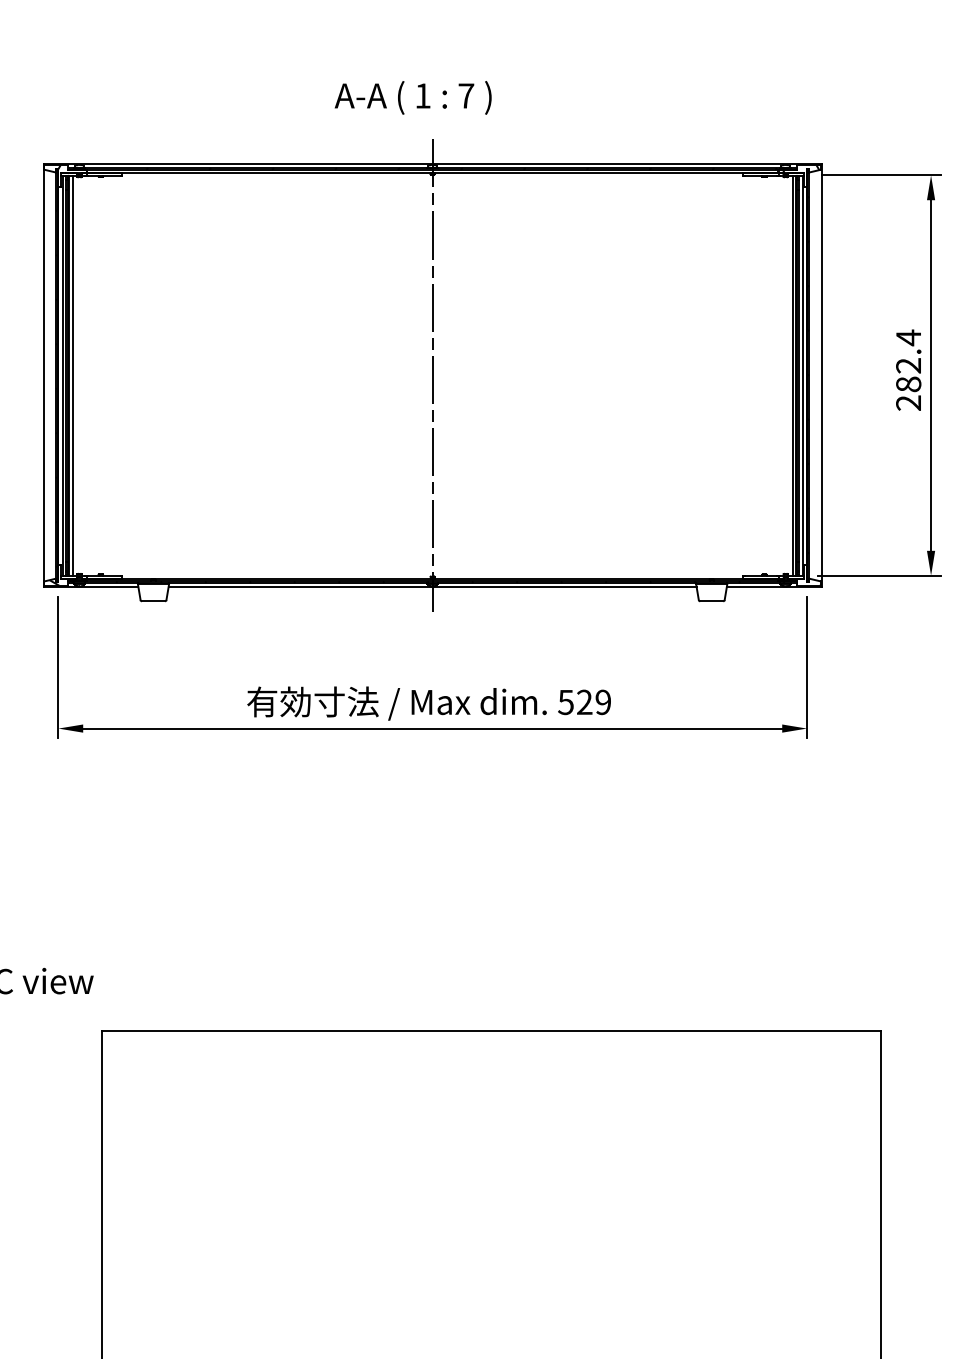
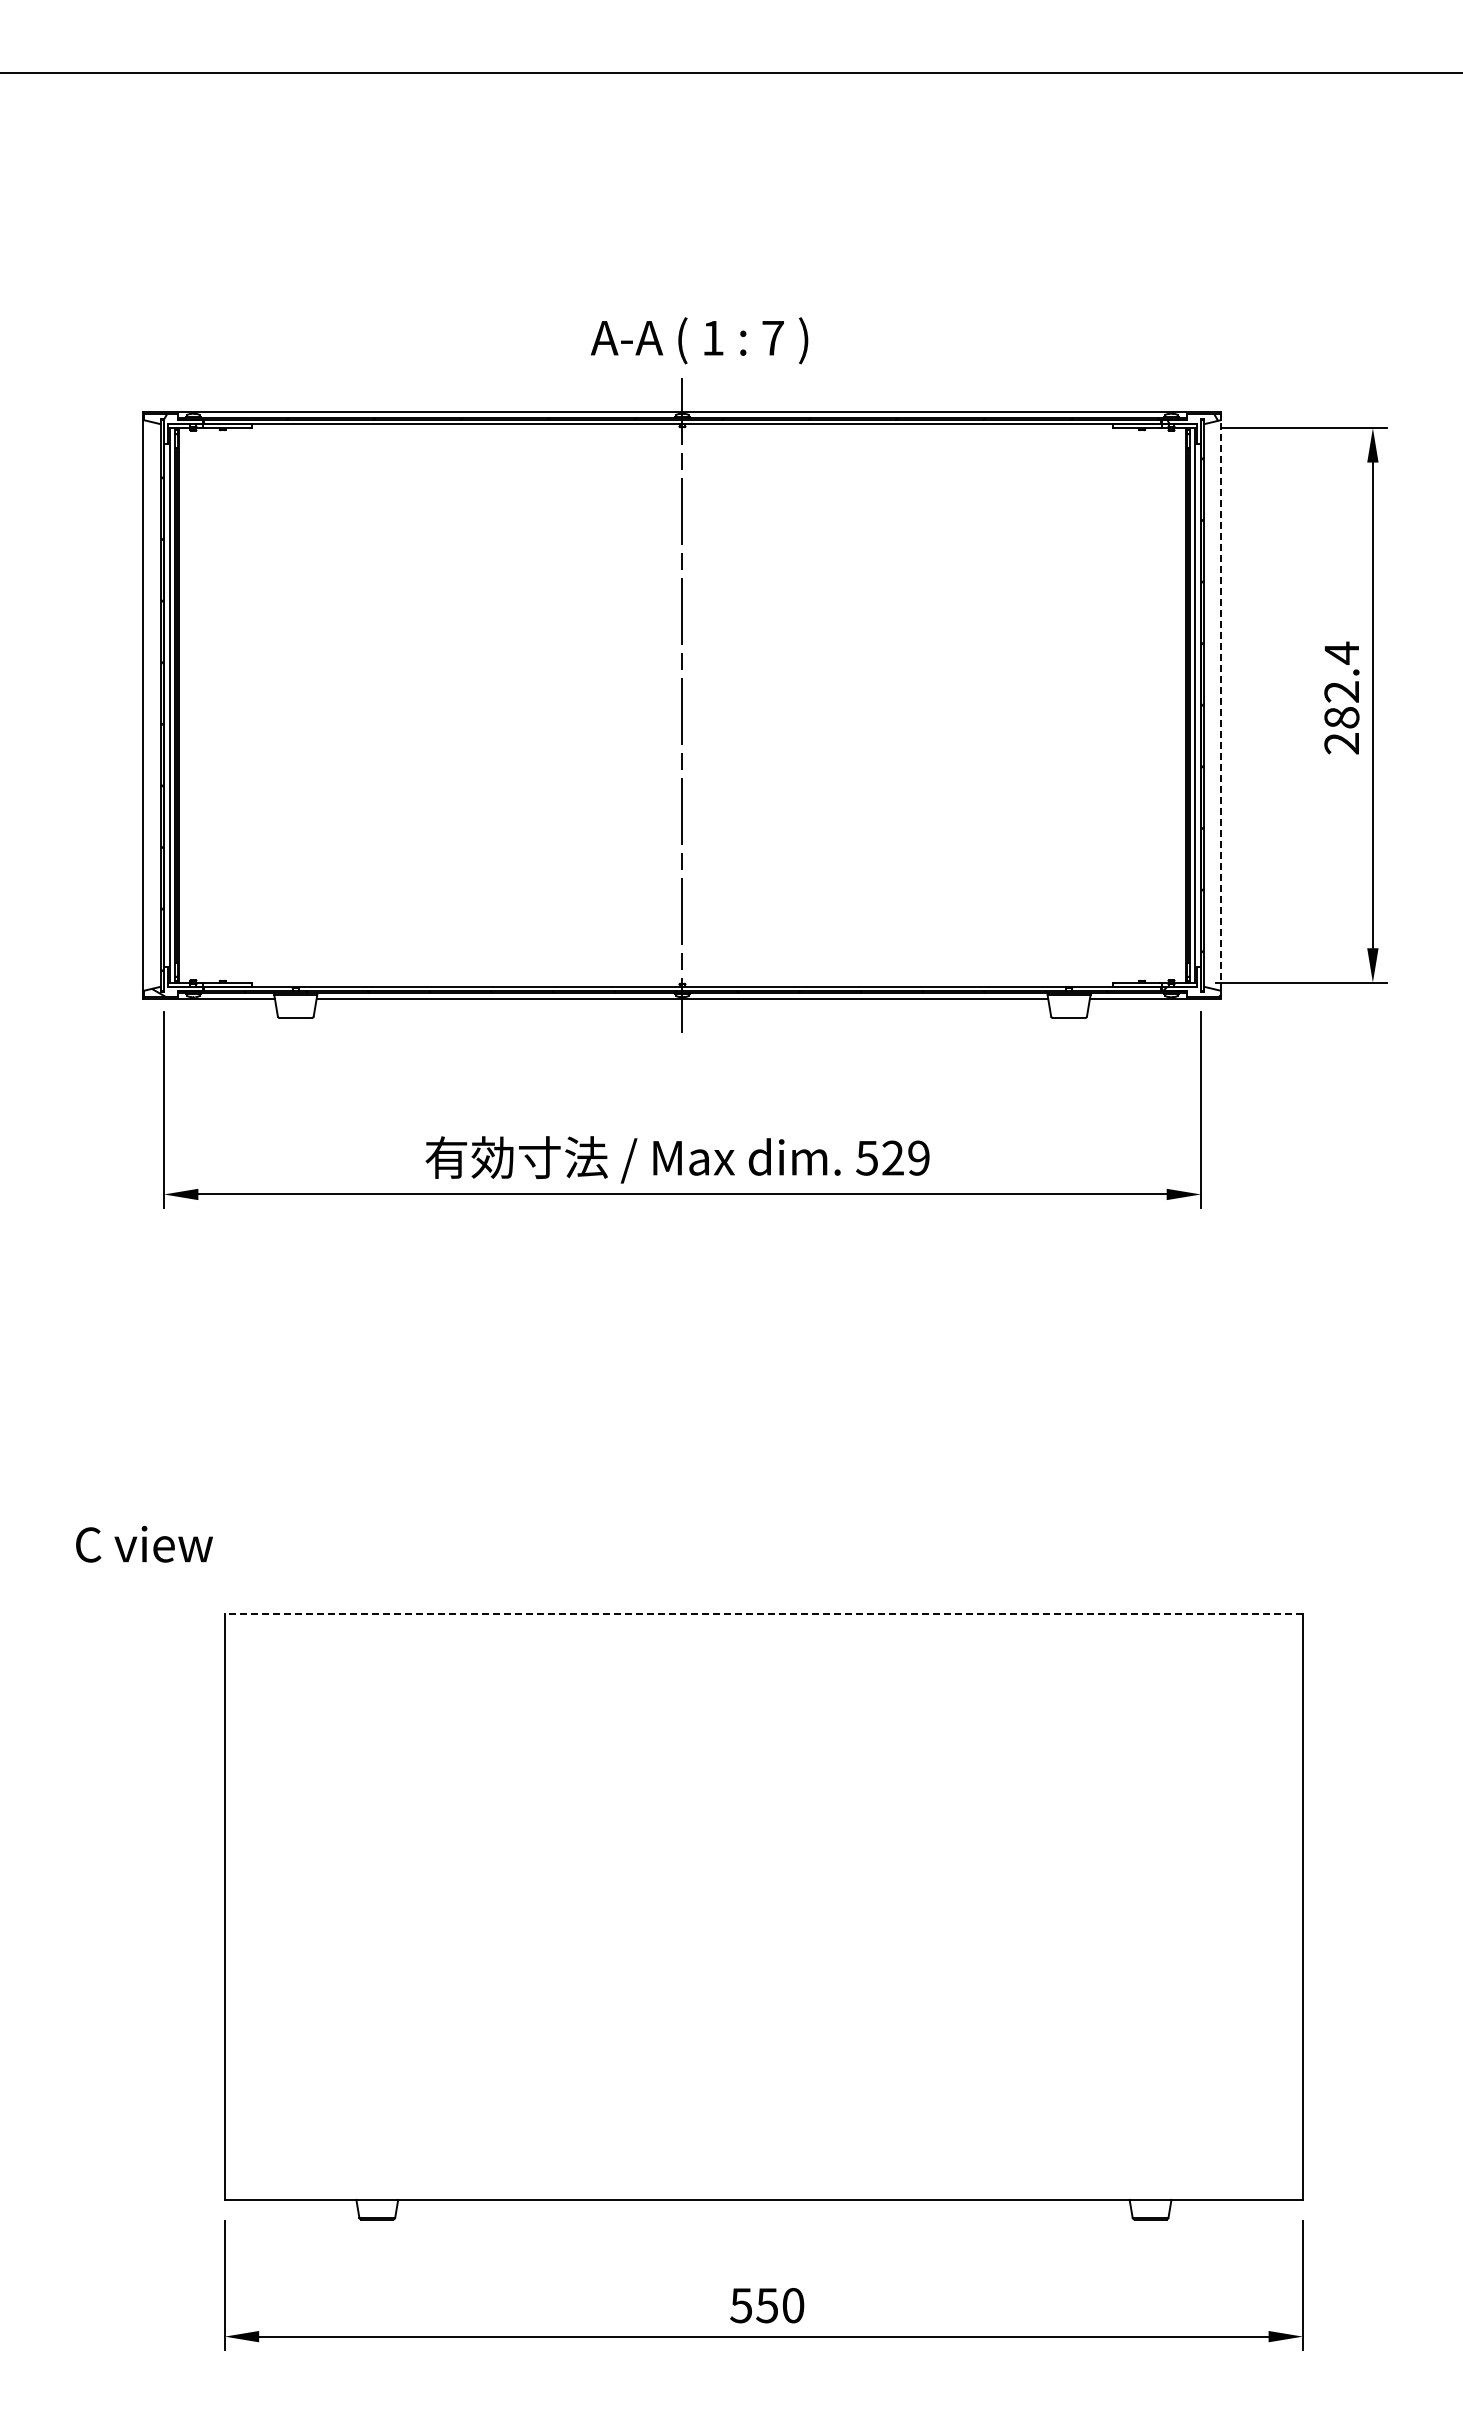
text: (413, 97) -> (699, 340), moved
line: (72, 375) -> (183, 705), removed
line: (792, 375) -> (1181, 705), removed
line: (821, 376) -> (1221, 706), solid -> dashed
line: (491, 1031) -> (763, 1613), solid -> dashed

